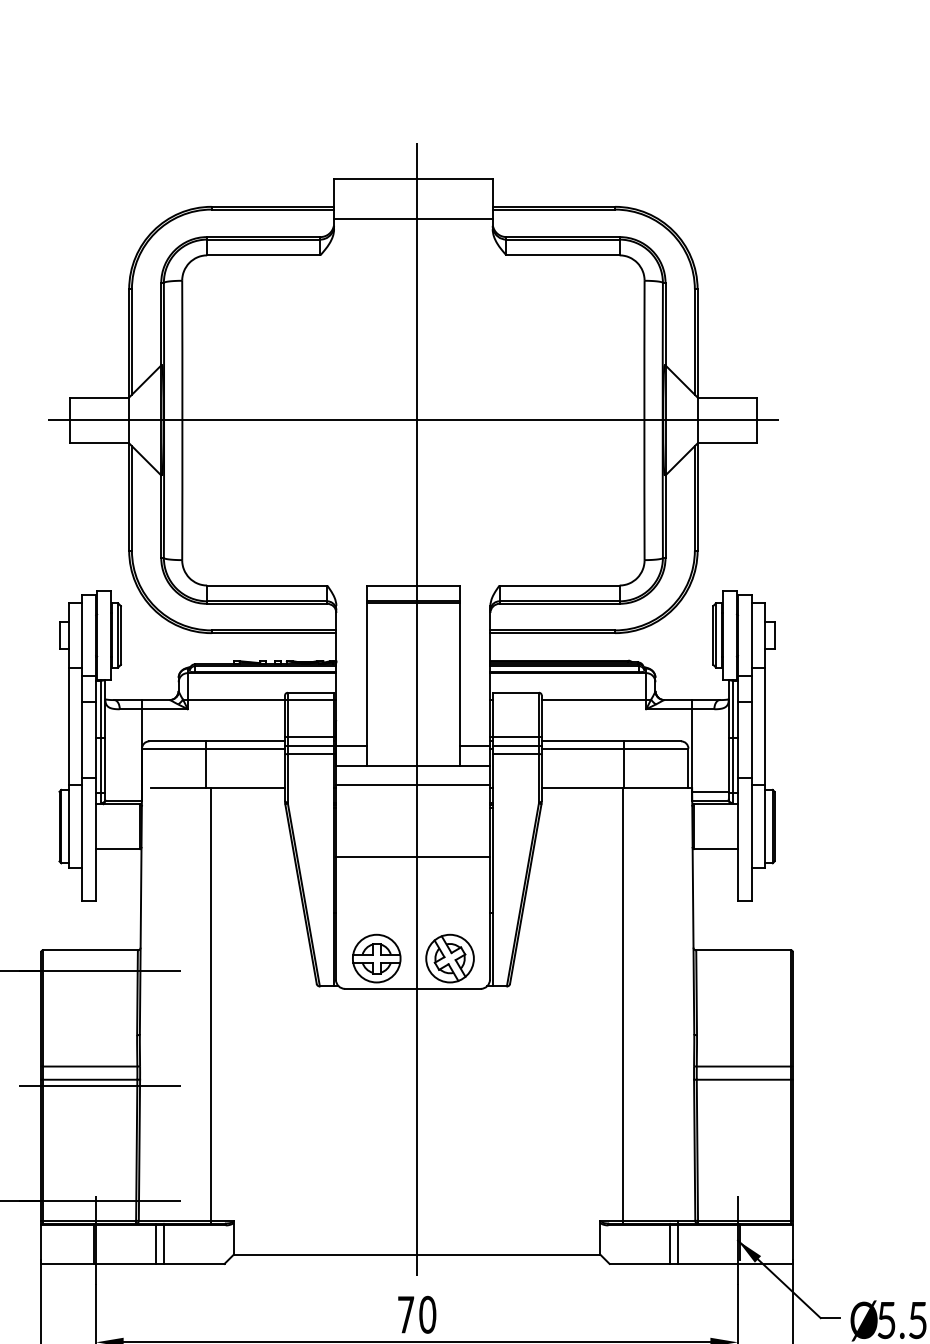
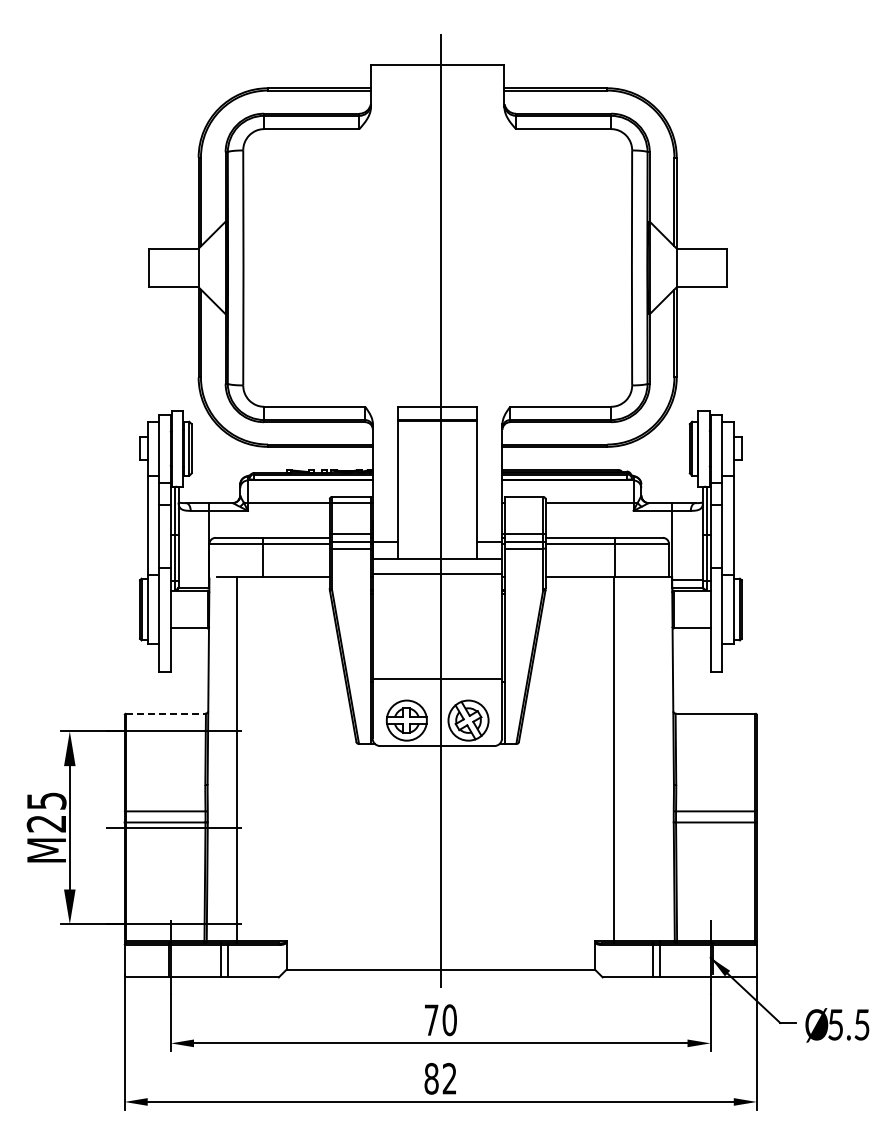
line: (413, 218) -> (437, 98), removed
line: (413, 419) -> (437, 267), removed
line: (413, 856) -> (437, 678), moved
line: (90, 950) -> (166, 713), solid -> dashed
line: (211, 1006) -> (237, 760), moved

